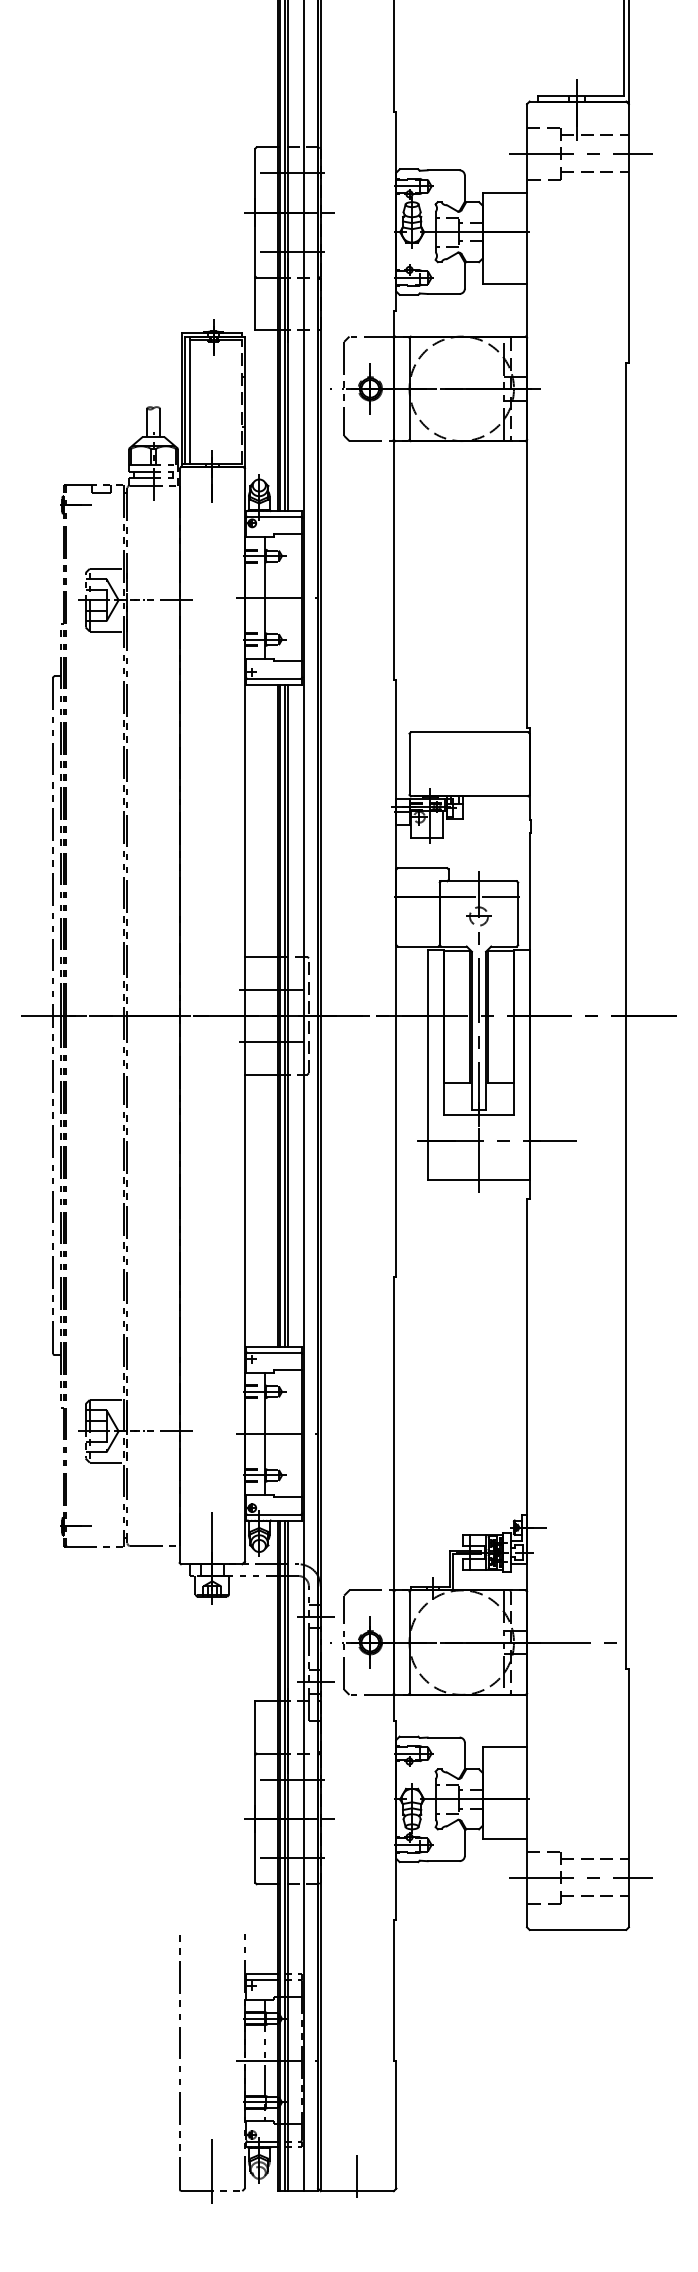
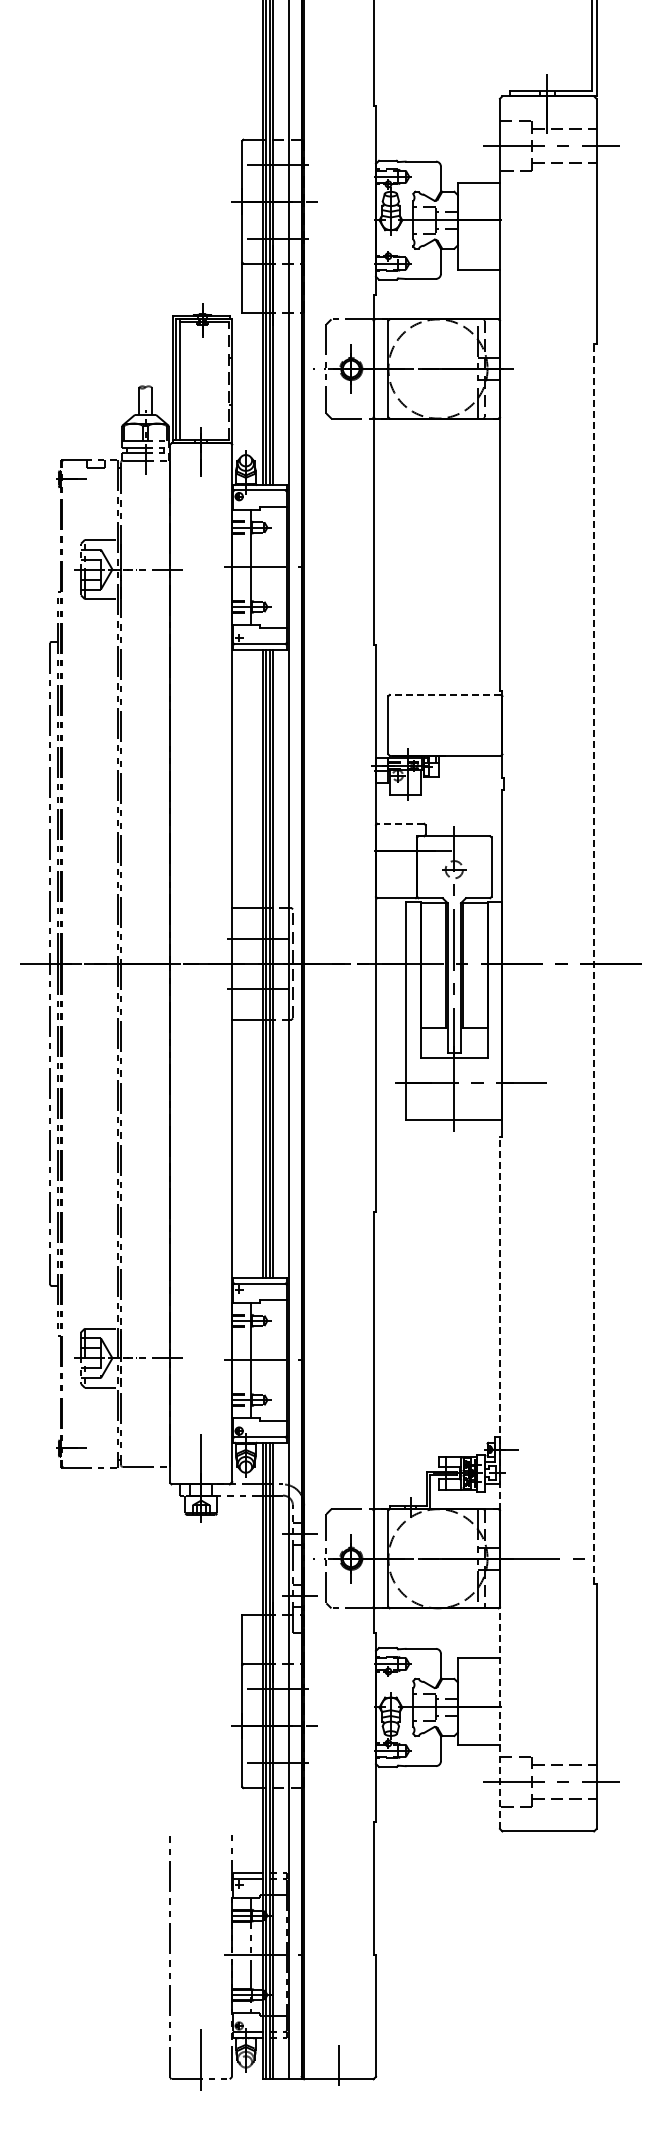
line: (469, 731) -> (445, 694), solid -> dashed
line: (422, 867) -> (400, 823), solid -> dashed
line: (500, 897) -> (474, 851), removed
line: (626, 1015) -> (594, 963), solid -> dashed
line: (526, 1563) -> (499, 1483), solid -> dashed

